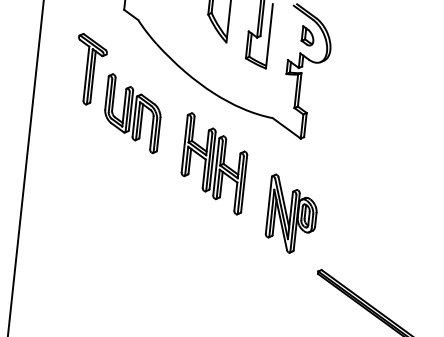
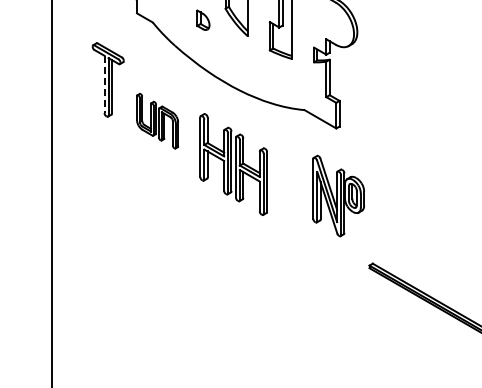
part: (308, 35) -> (203, 19), moved
line: (86, 73) -> (104, 84), solid -> dashed
part: (132, 114) -> (157, 121), size x0.7
part: (214, 163) -> (233, 164), moved
part: (291, 214) -> (338, 195), moved

